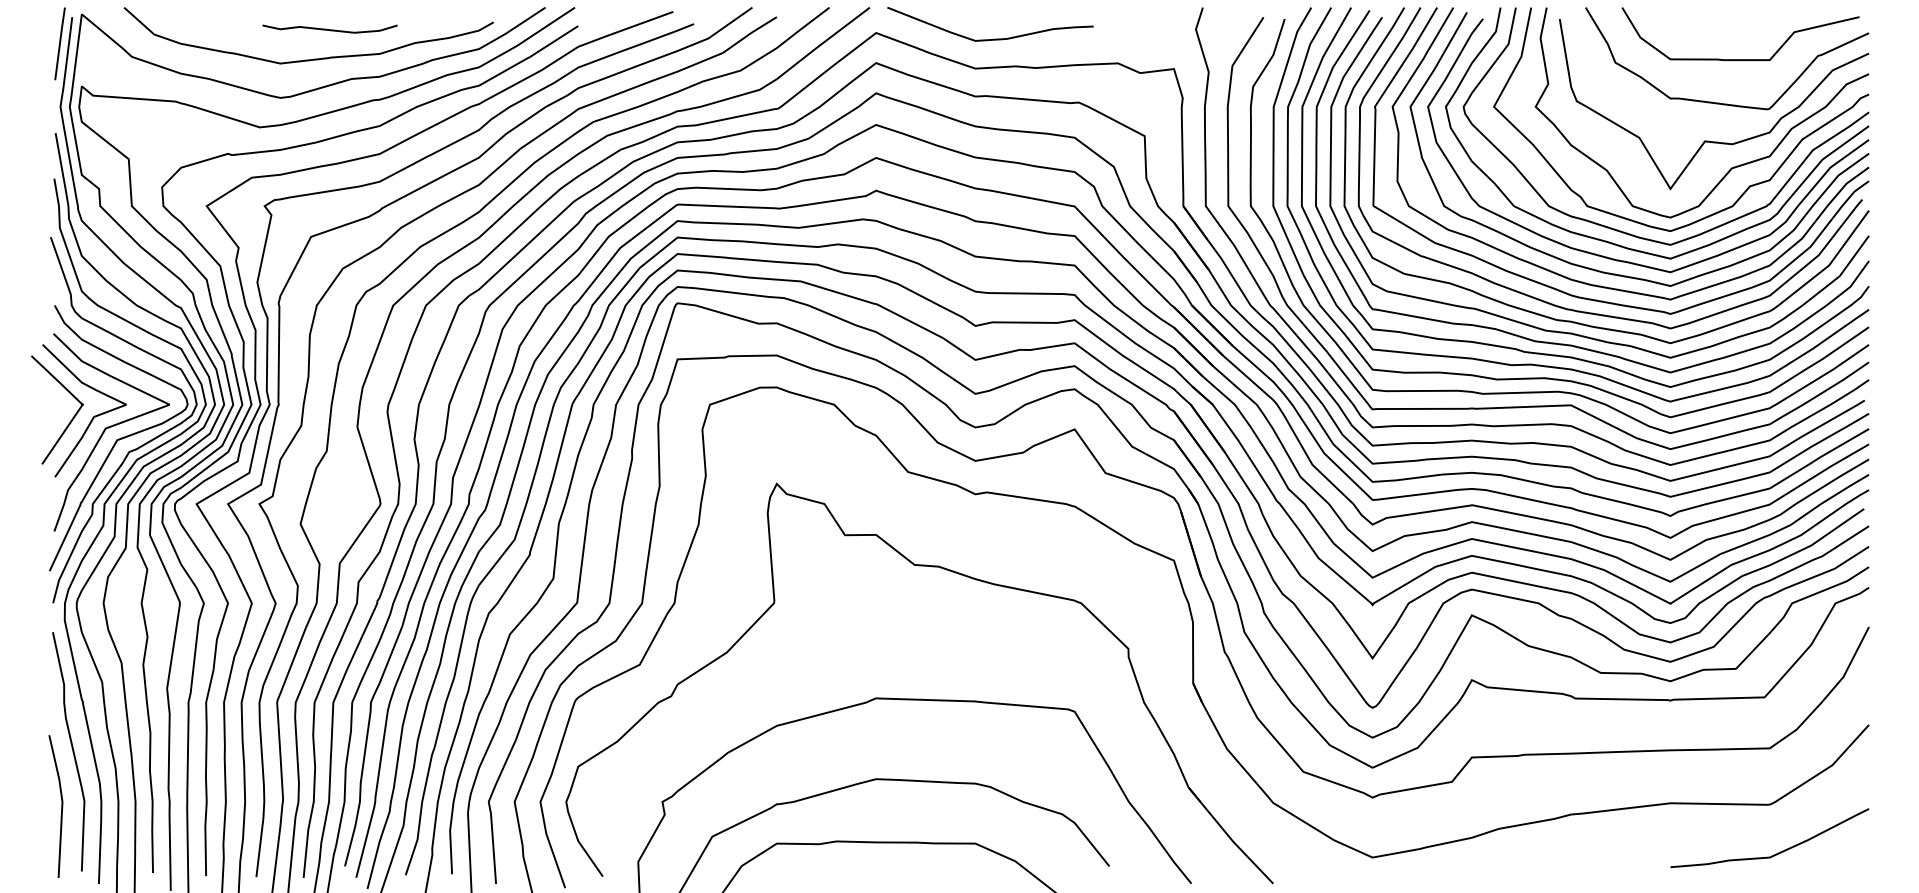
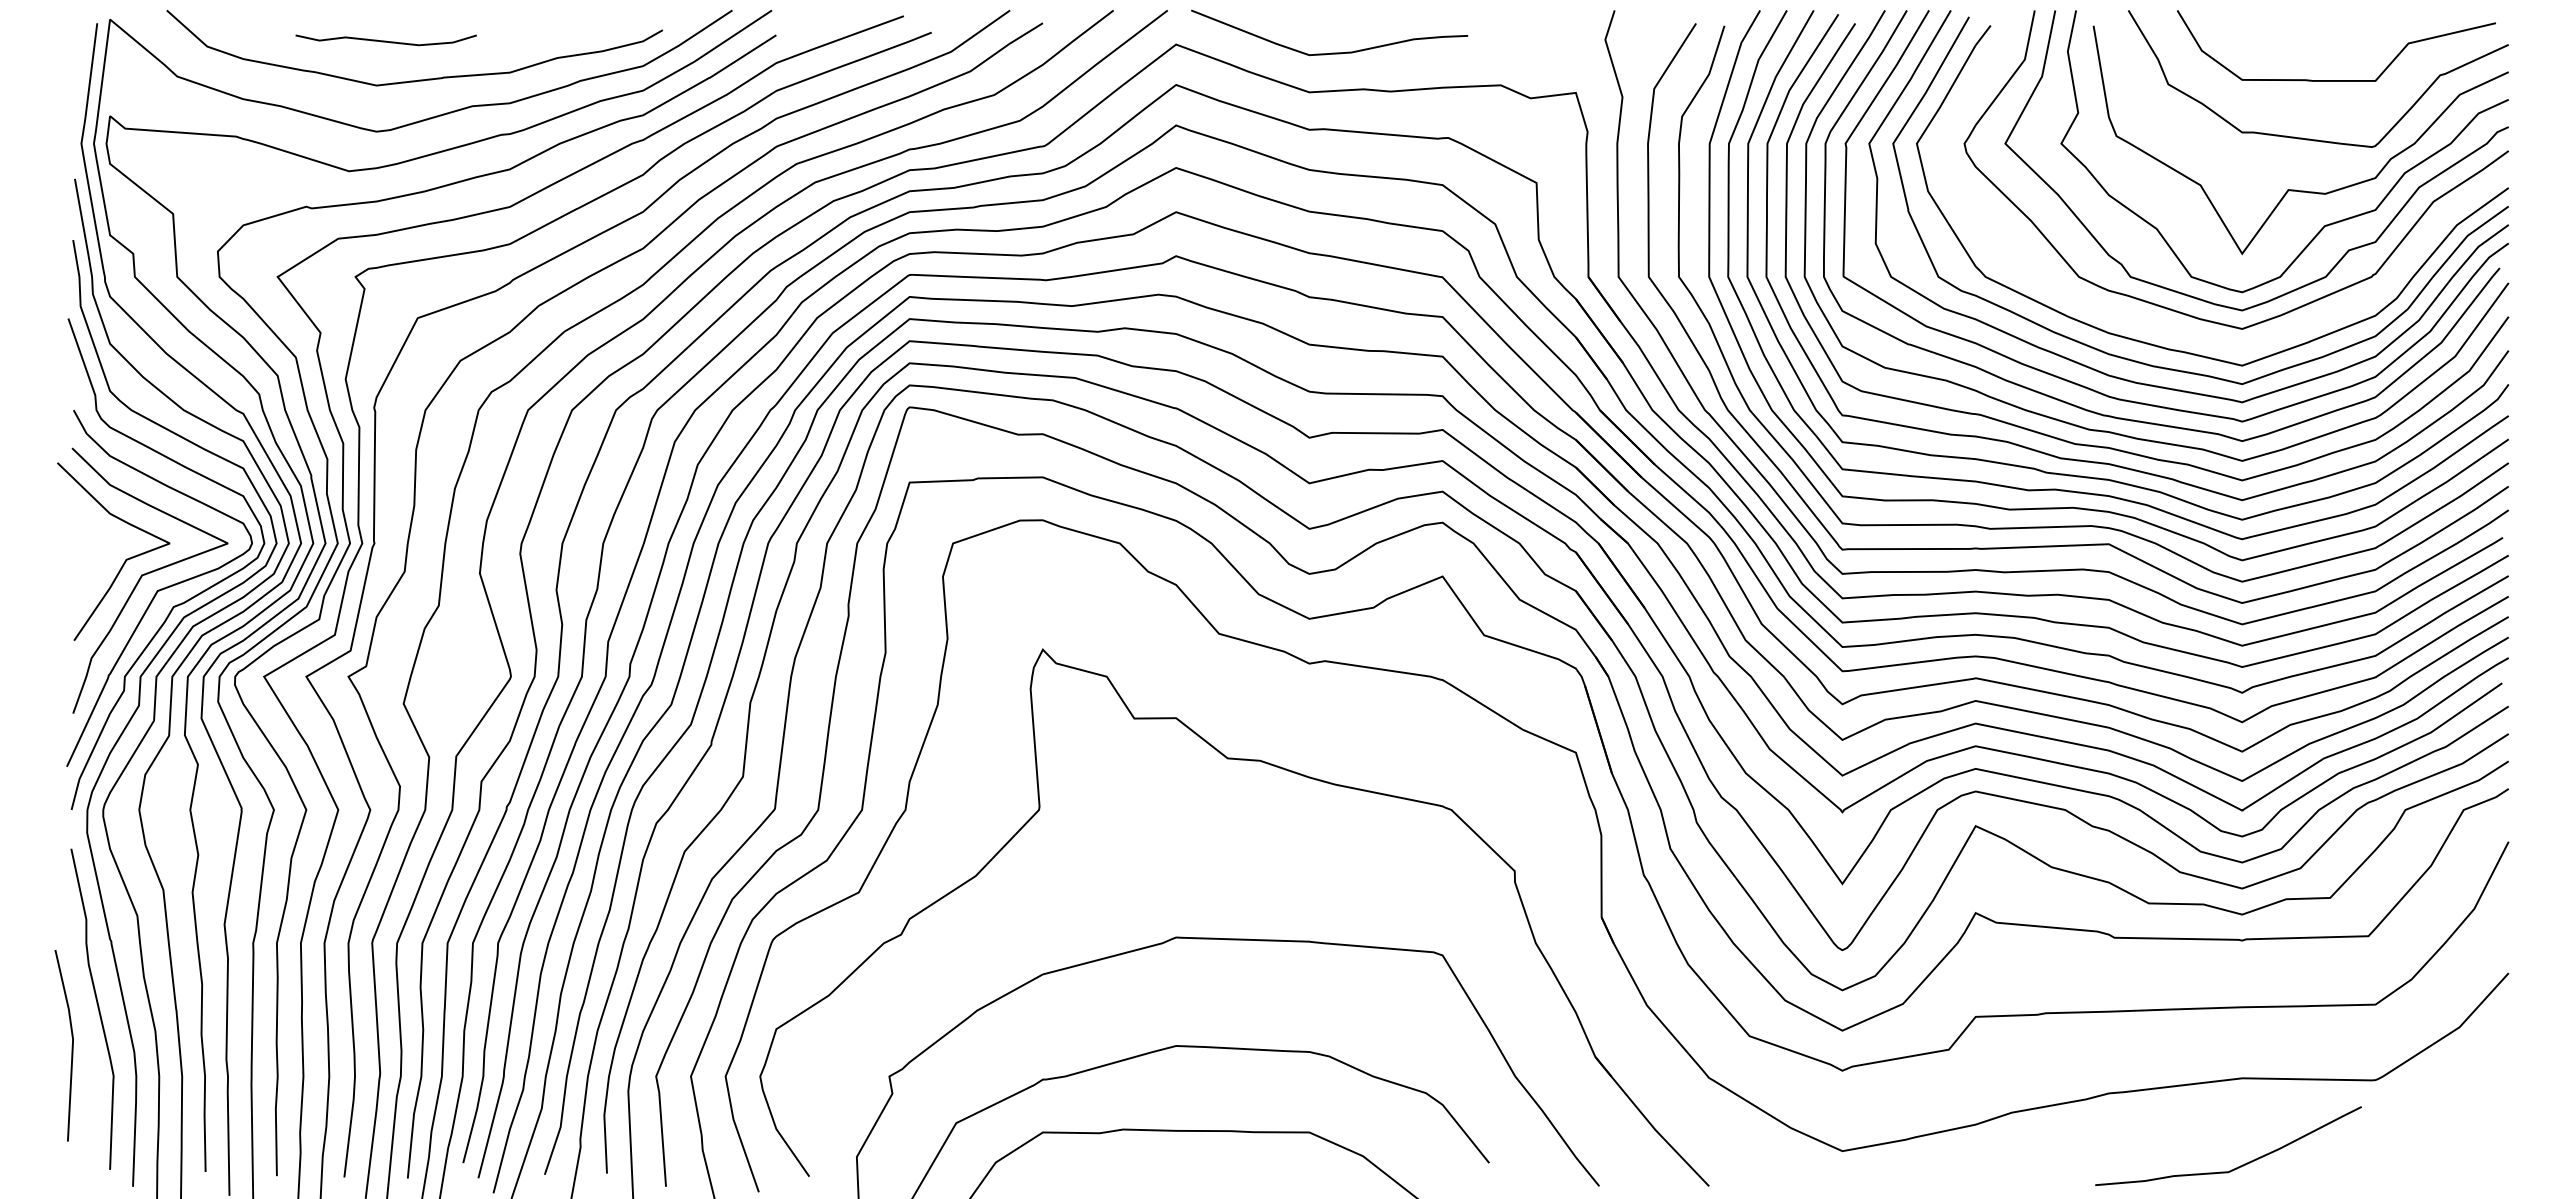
curve: (329, 29) -> (385, 40), moved
line: (59, 43) -> (80, 58), removed
curve: (1620, 245) -> (2175, 329), removed
curve: (70, 420) -> (95, 564), removed
line: (61, 806) -> (71, 1045), moved
curve: (1777, 853) -> (2238, 1166), moved

